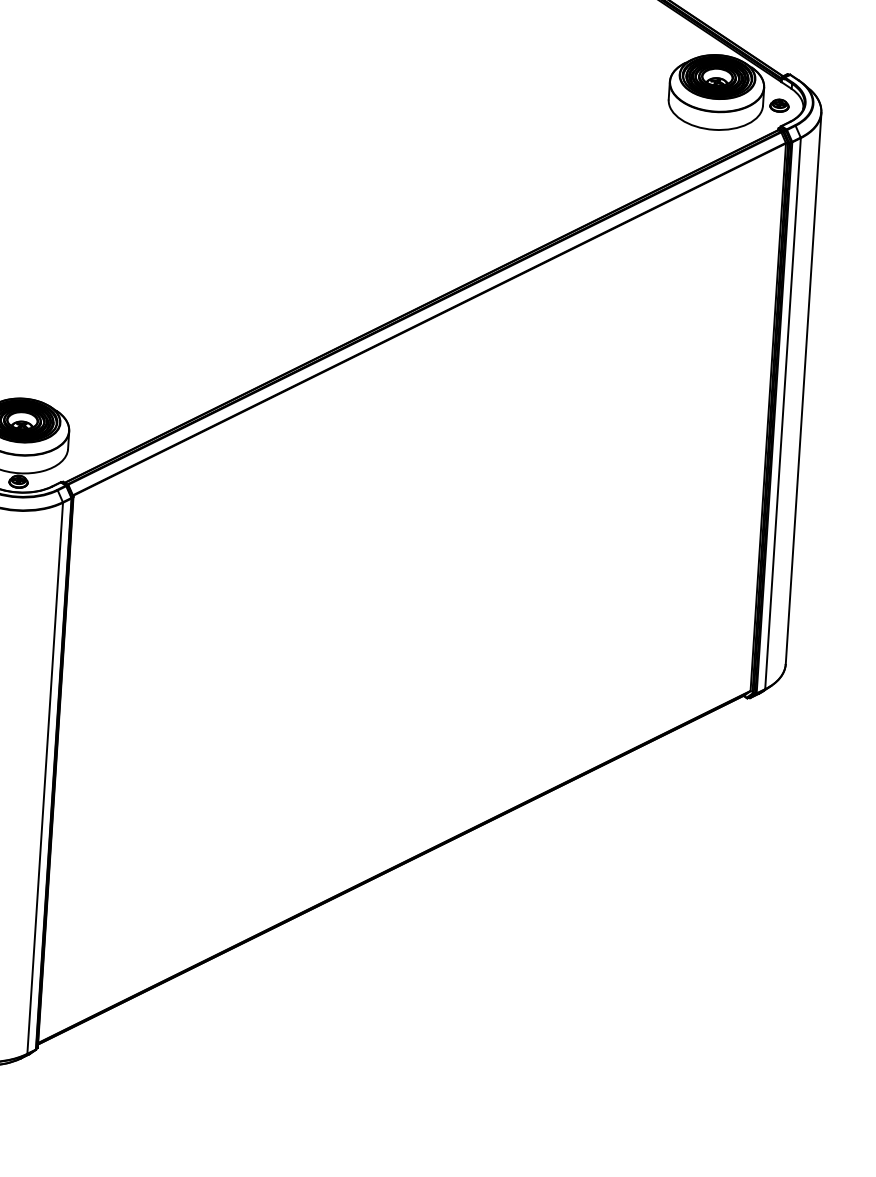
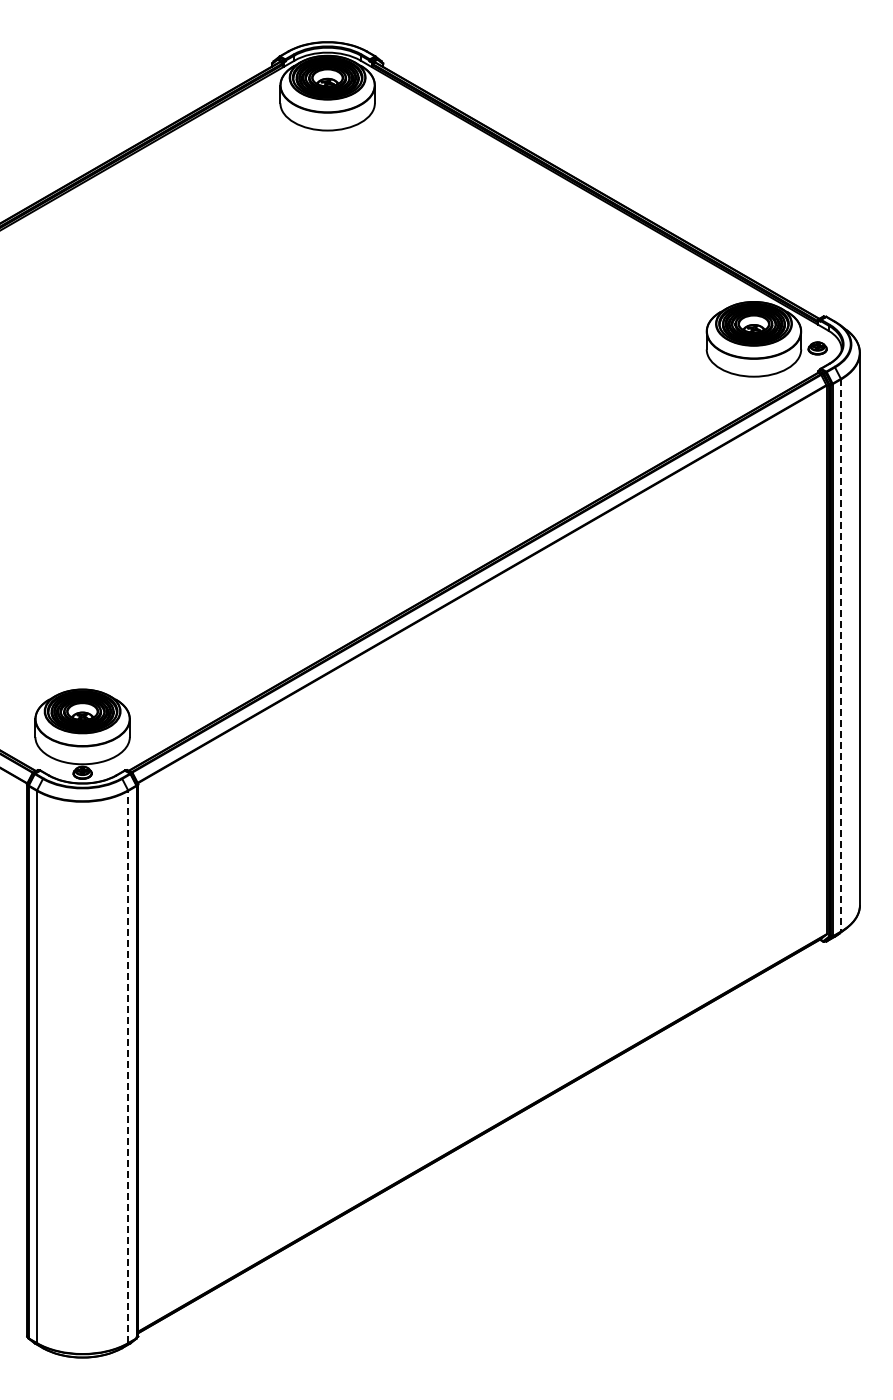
line: (783, 414) -> (841, 656), solid -> dashed
line: (45, 777) -> (128, 1066), solid -> dashed

